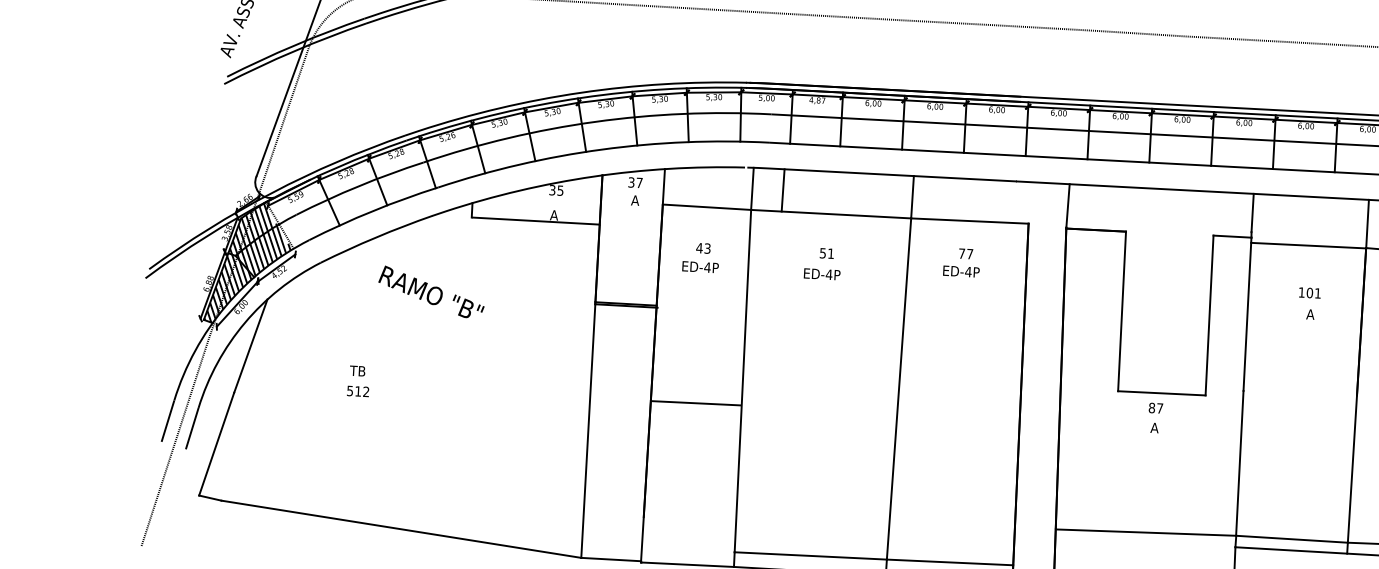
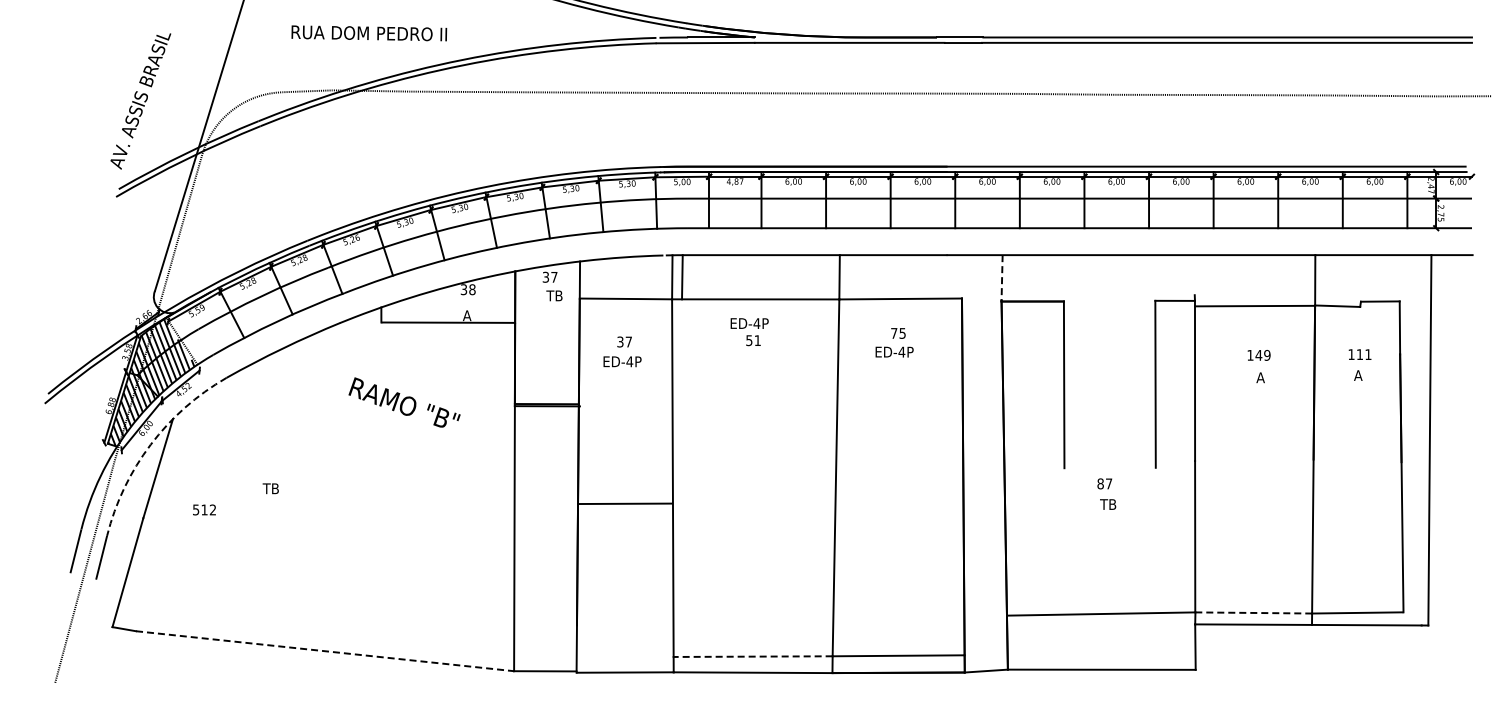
text: (560, 190) -> (472, 289), 35 -> 38
line: (783, 190) -> (682, 277), moved
text: (638, 200) -> (554, 295), A -> TB
line: (1068, 206) -> (1002, 278), solid -> dashed
line: (1252, 213) -> (1194, 275), removed
text: (703, 247) -> (624, 341), 43 -> 37
text: (969, 254) -> (902, 333), 77 -> 75
text: (822, 274) -> (749, 323), moved
text: (431, 292) -> (404, 402), moved
text: (1313, 292) -> (1262, 354), 101 -> 149
arc: (244, 322) -> (150, 444), solid -> dashed
text: (358, 391) -> (204, 509), moved
line: (1161, 392) -> (1109, 467), removed
text: (1158, 428) -> (1108, 504), A -> TB
line: (401, 529) -> (325, 651), solid -> dashed
line: (1292, 538) -> (1254, 612), solid -> dashed
line: (811, 555) -> (753, 656), solid -> dashed

